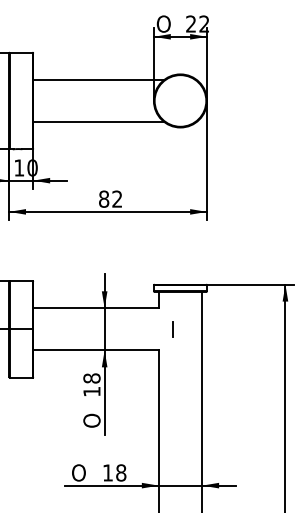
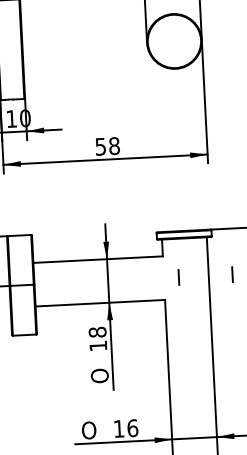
line: (98, 79) -> (88, 23), removed
line: (98, 122) -> (91, 67), removed
text: (110, 198) -> (107, 145), 82 -> 58
line: (224, 329) -> (231, 274), added
text: (121, 472) -> (133, 427), 18 -> 16

